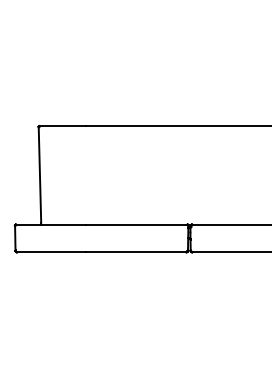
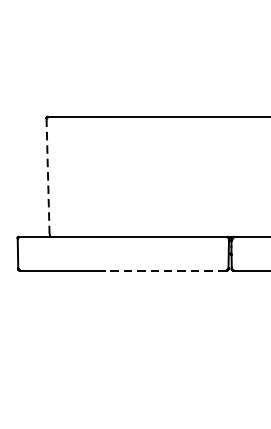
line: (39, 175) -> (47, 177), solid -> dashed
line: (136, 252) -> (165, 271), solid -> dashed

